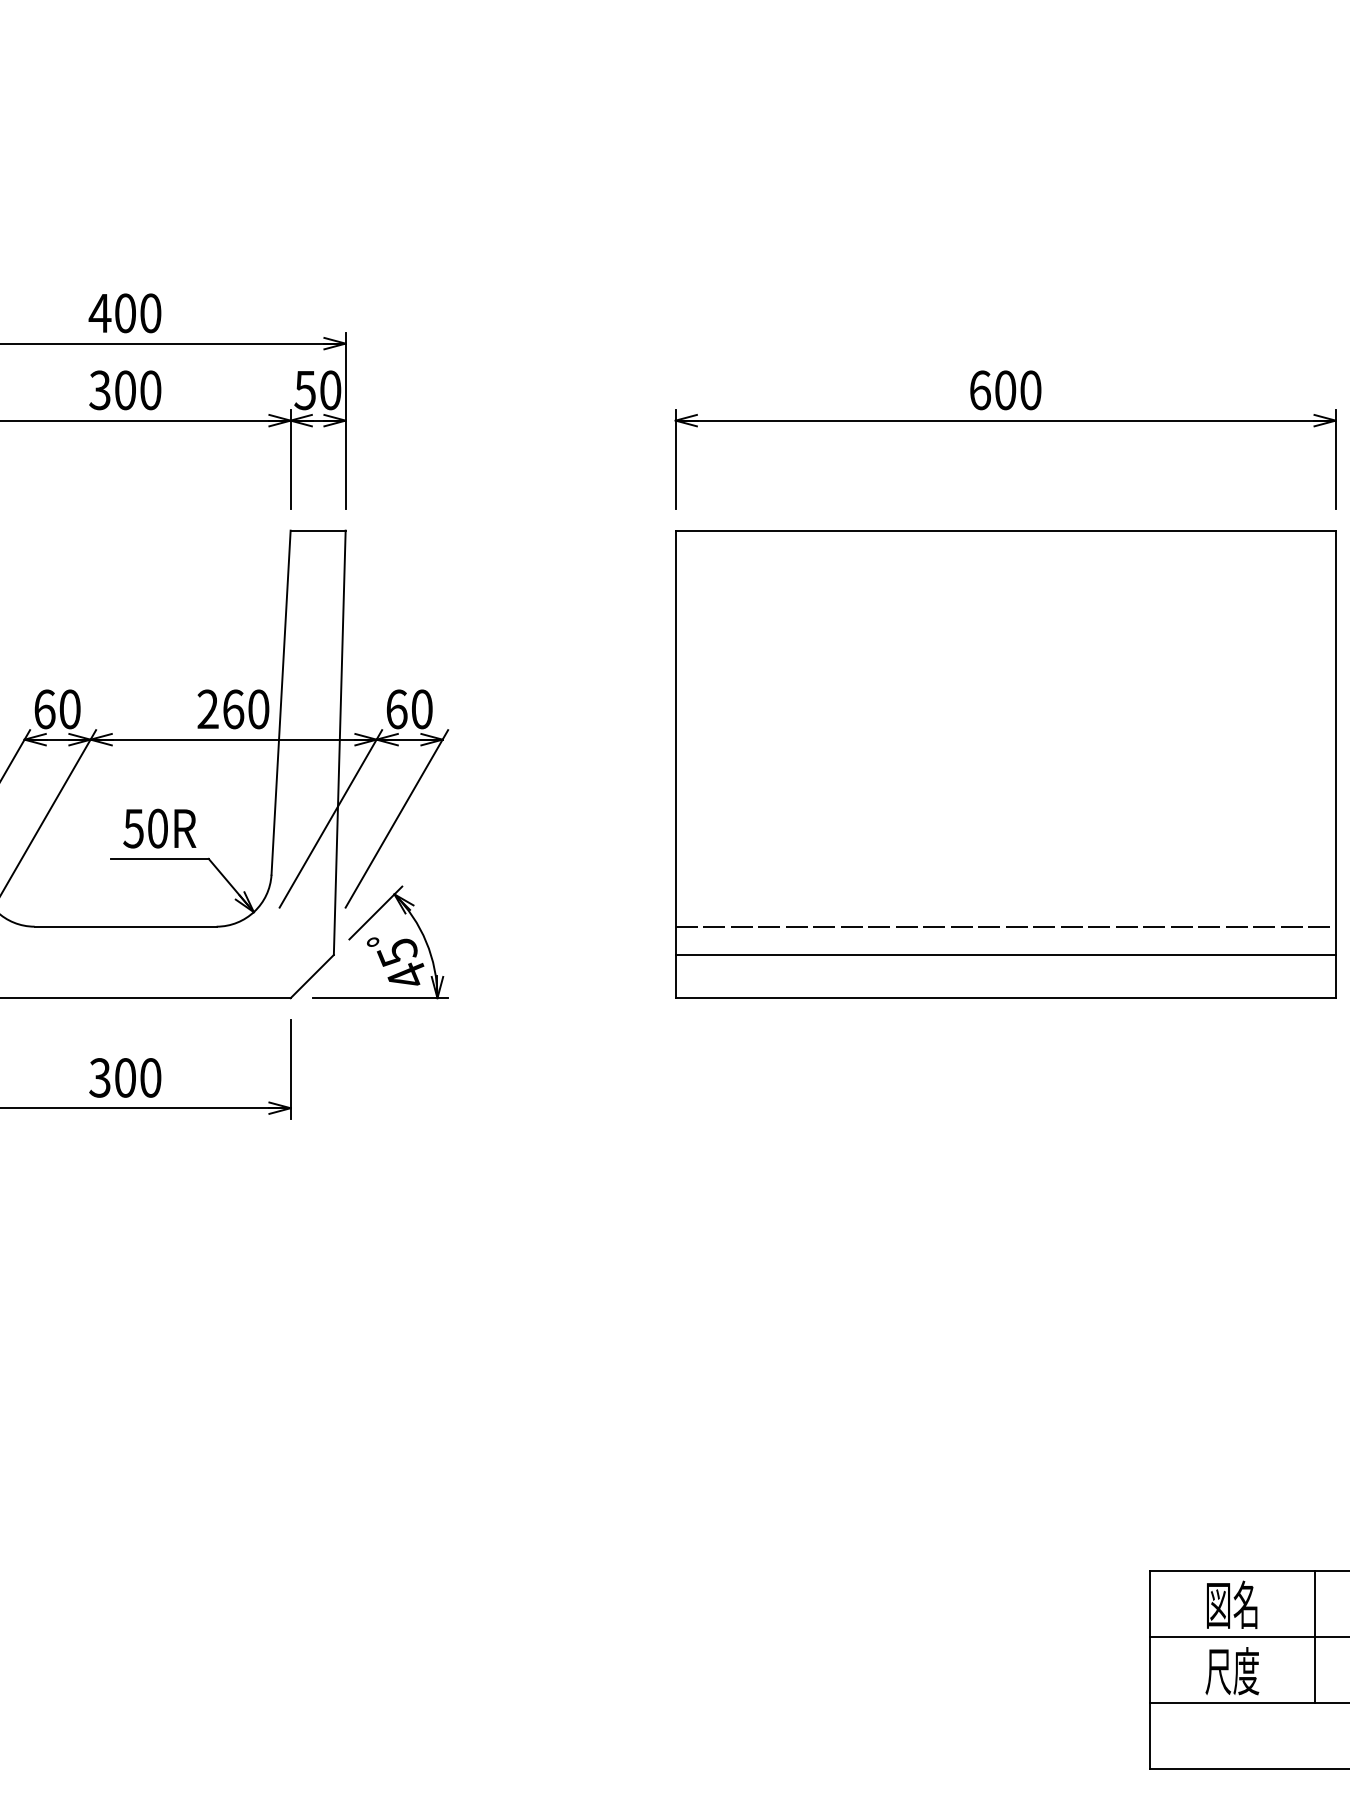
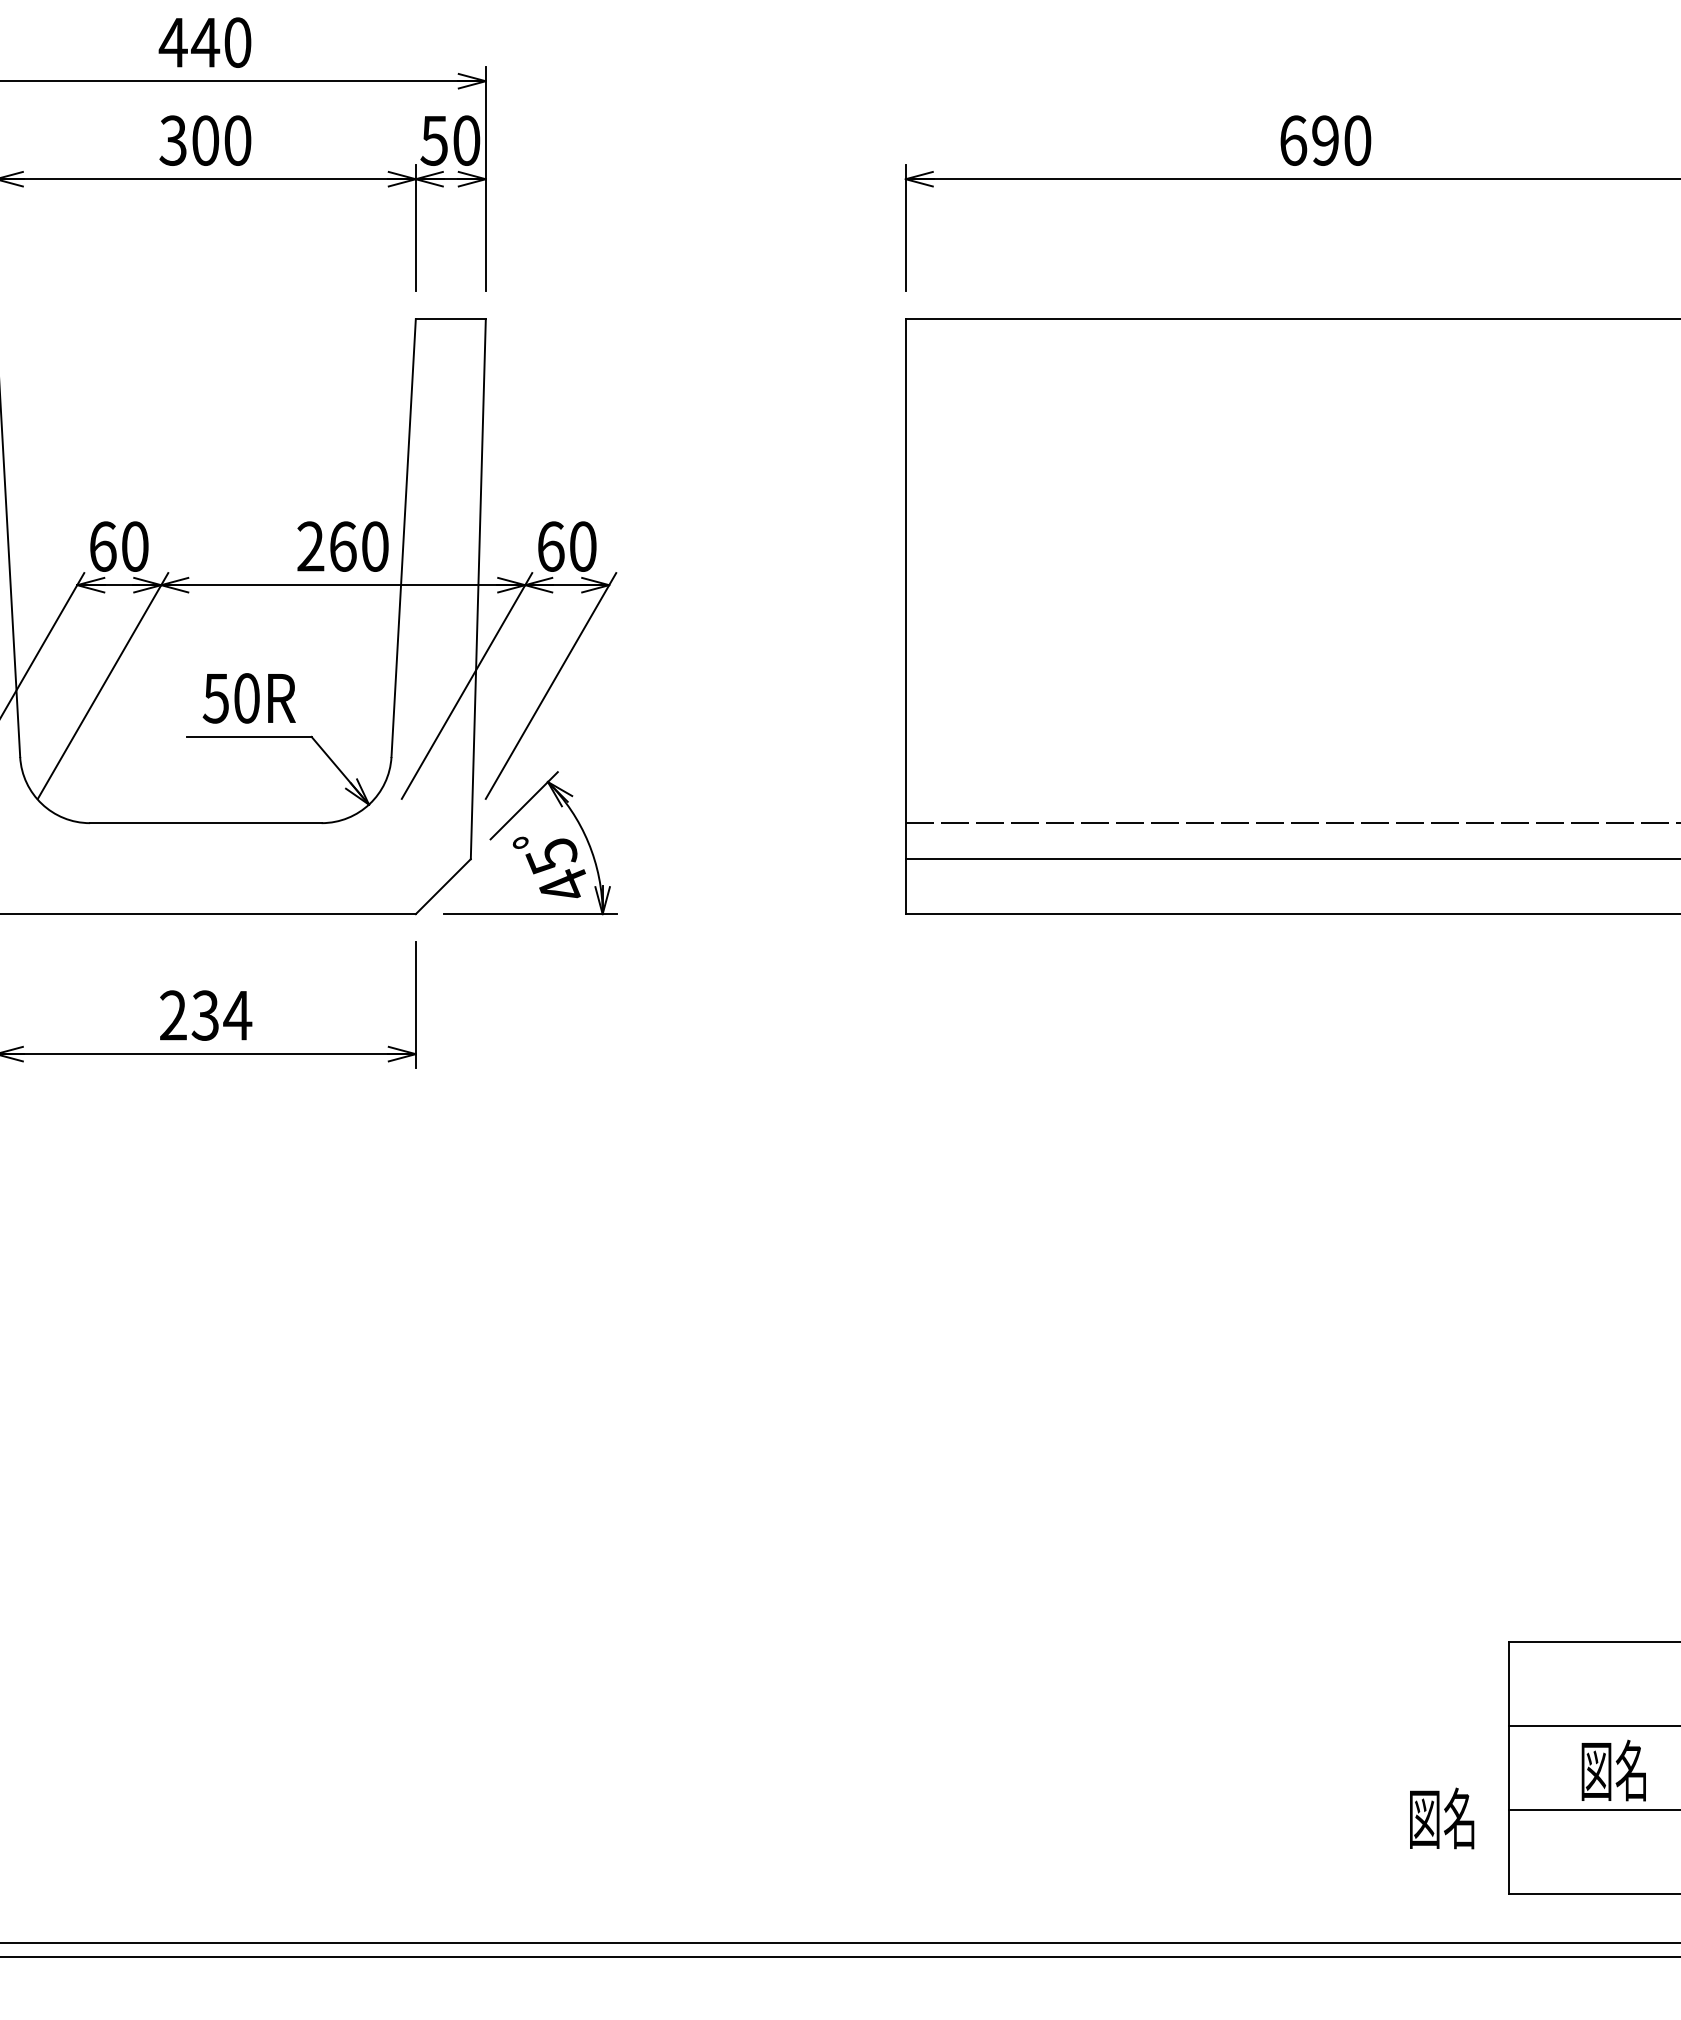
text: (124, 313) -> (204, 42), 400 -> 440
text: (1005, 390) -> (1325, 140), 600 -> 690
text: (125, 1077) -> (205, 1015), 300 -> 234
text: (1232, 1604) -> (1442, 1818), moved
text: (1232, 1671) -> (1614, 1770), 尺度 -> 図名

